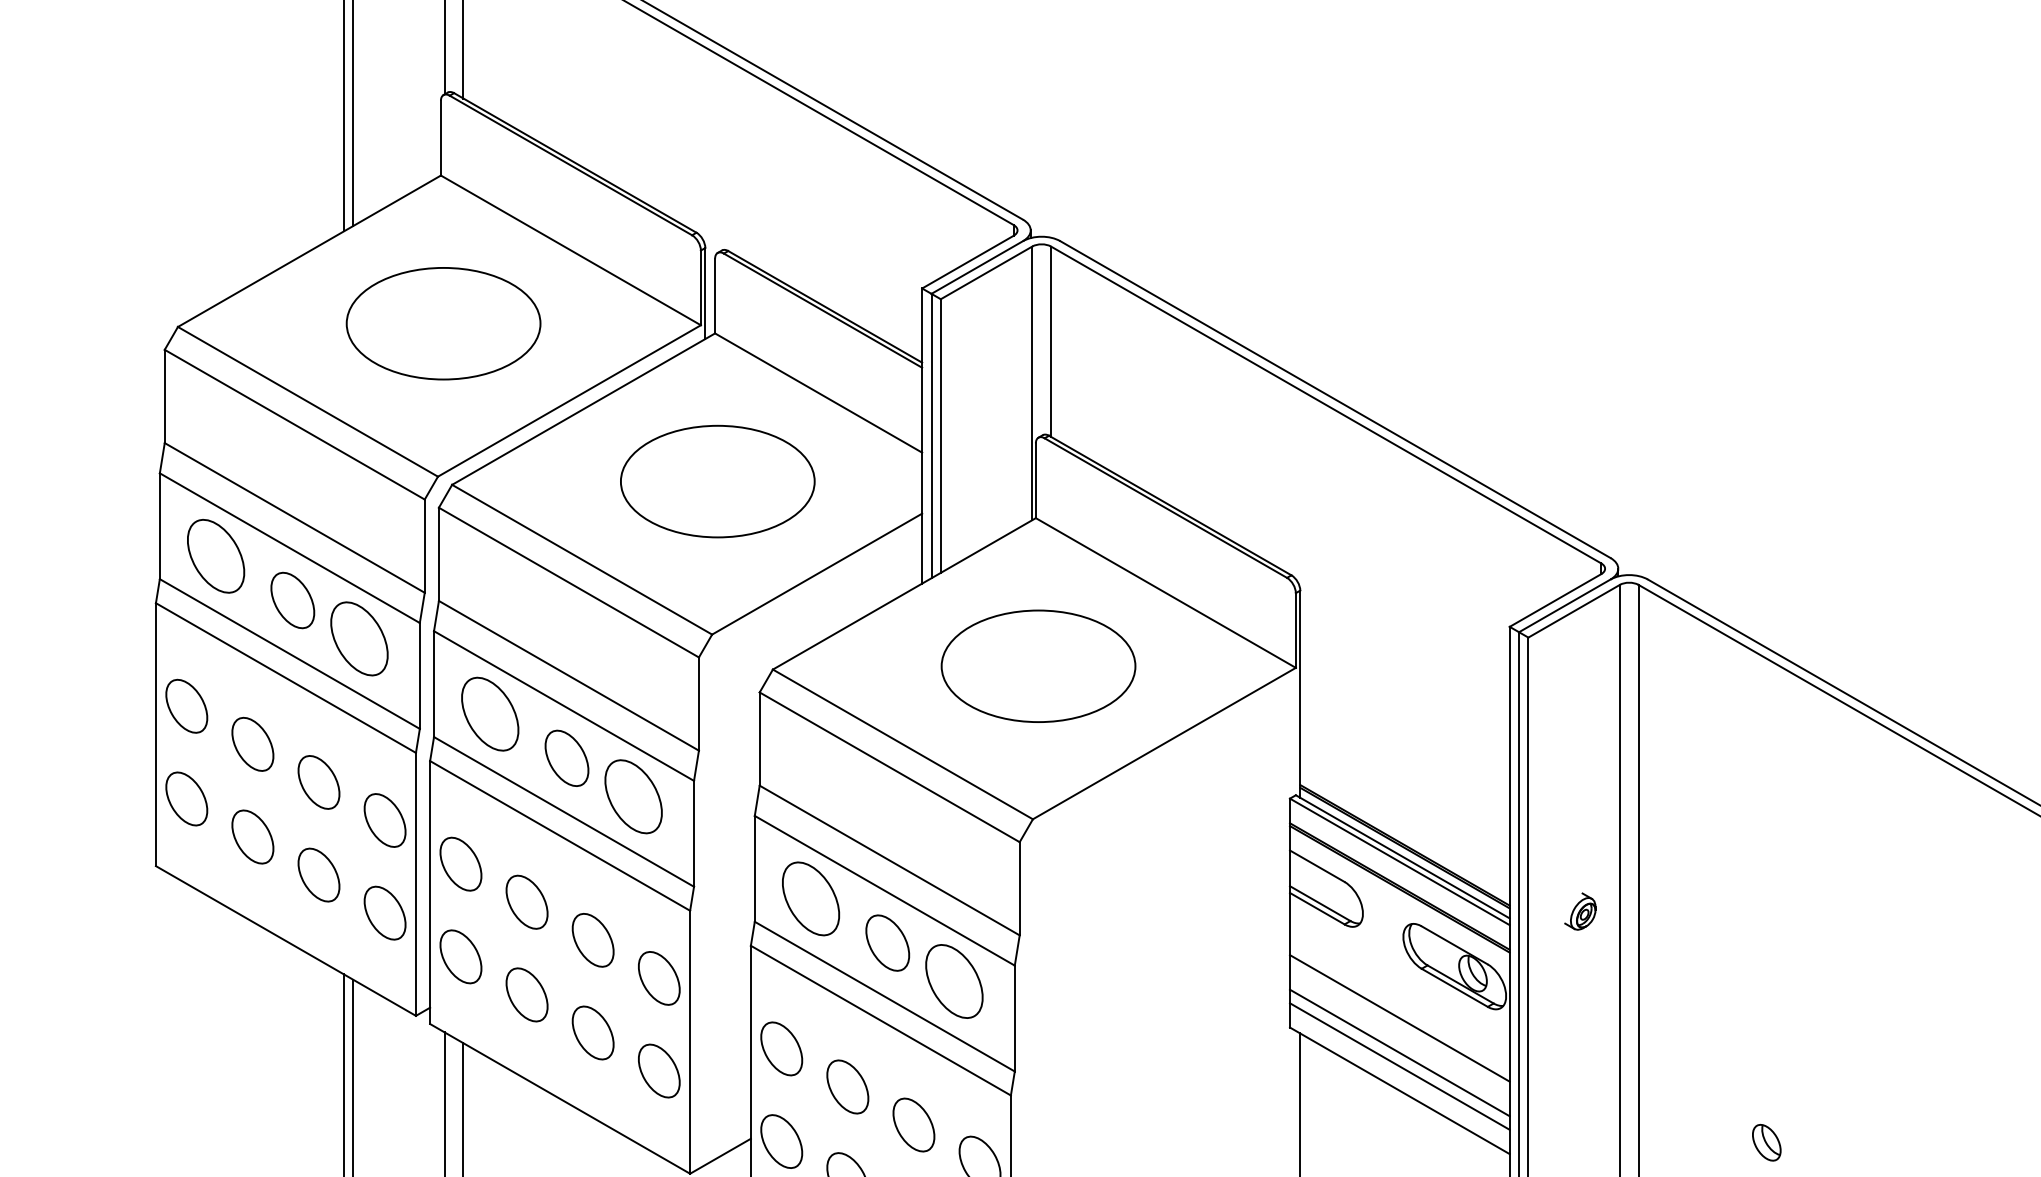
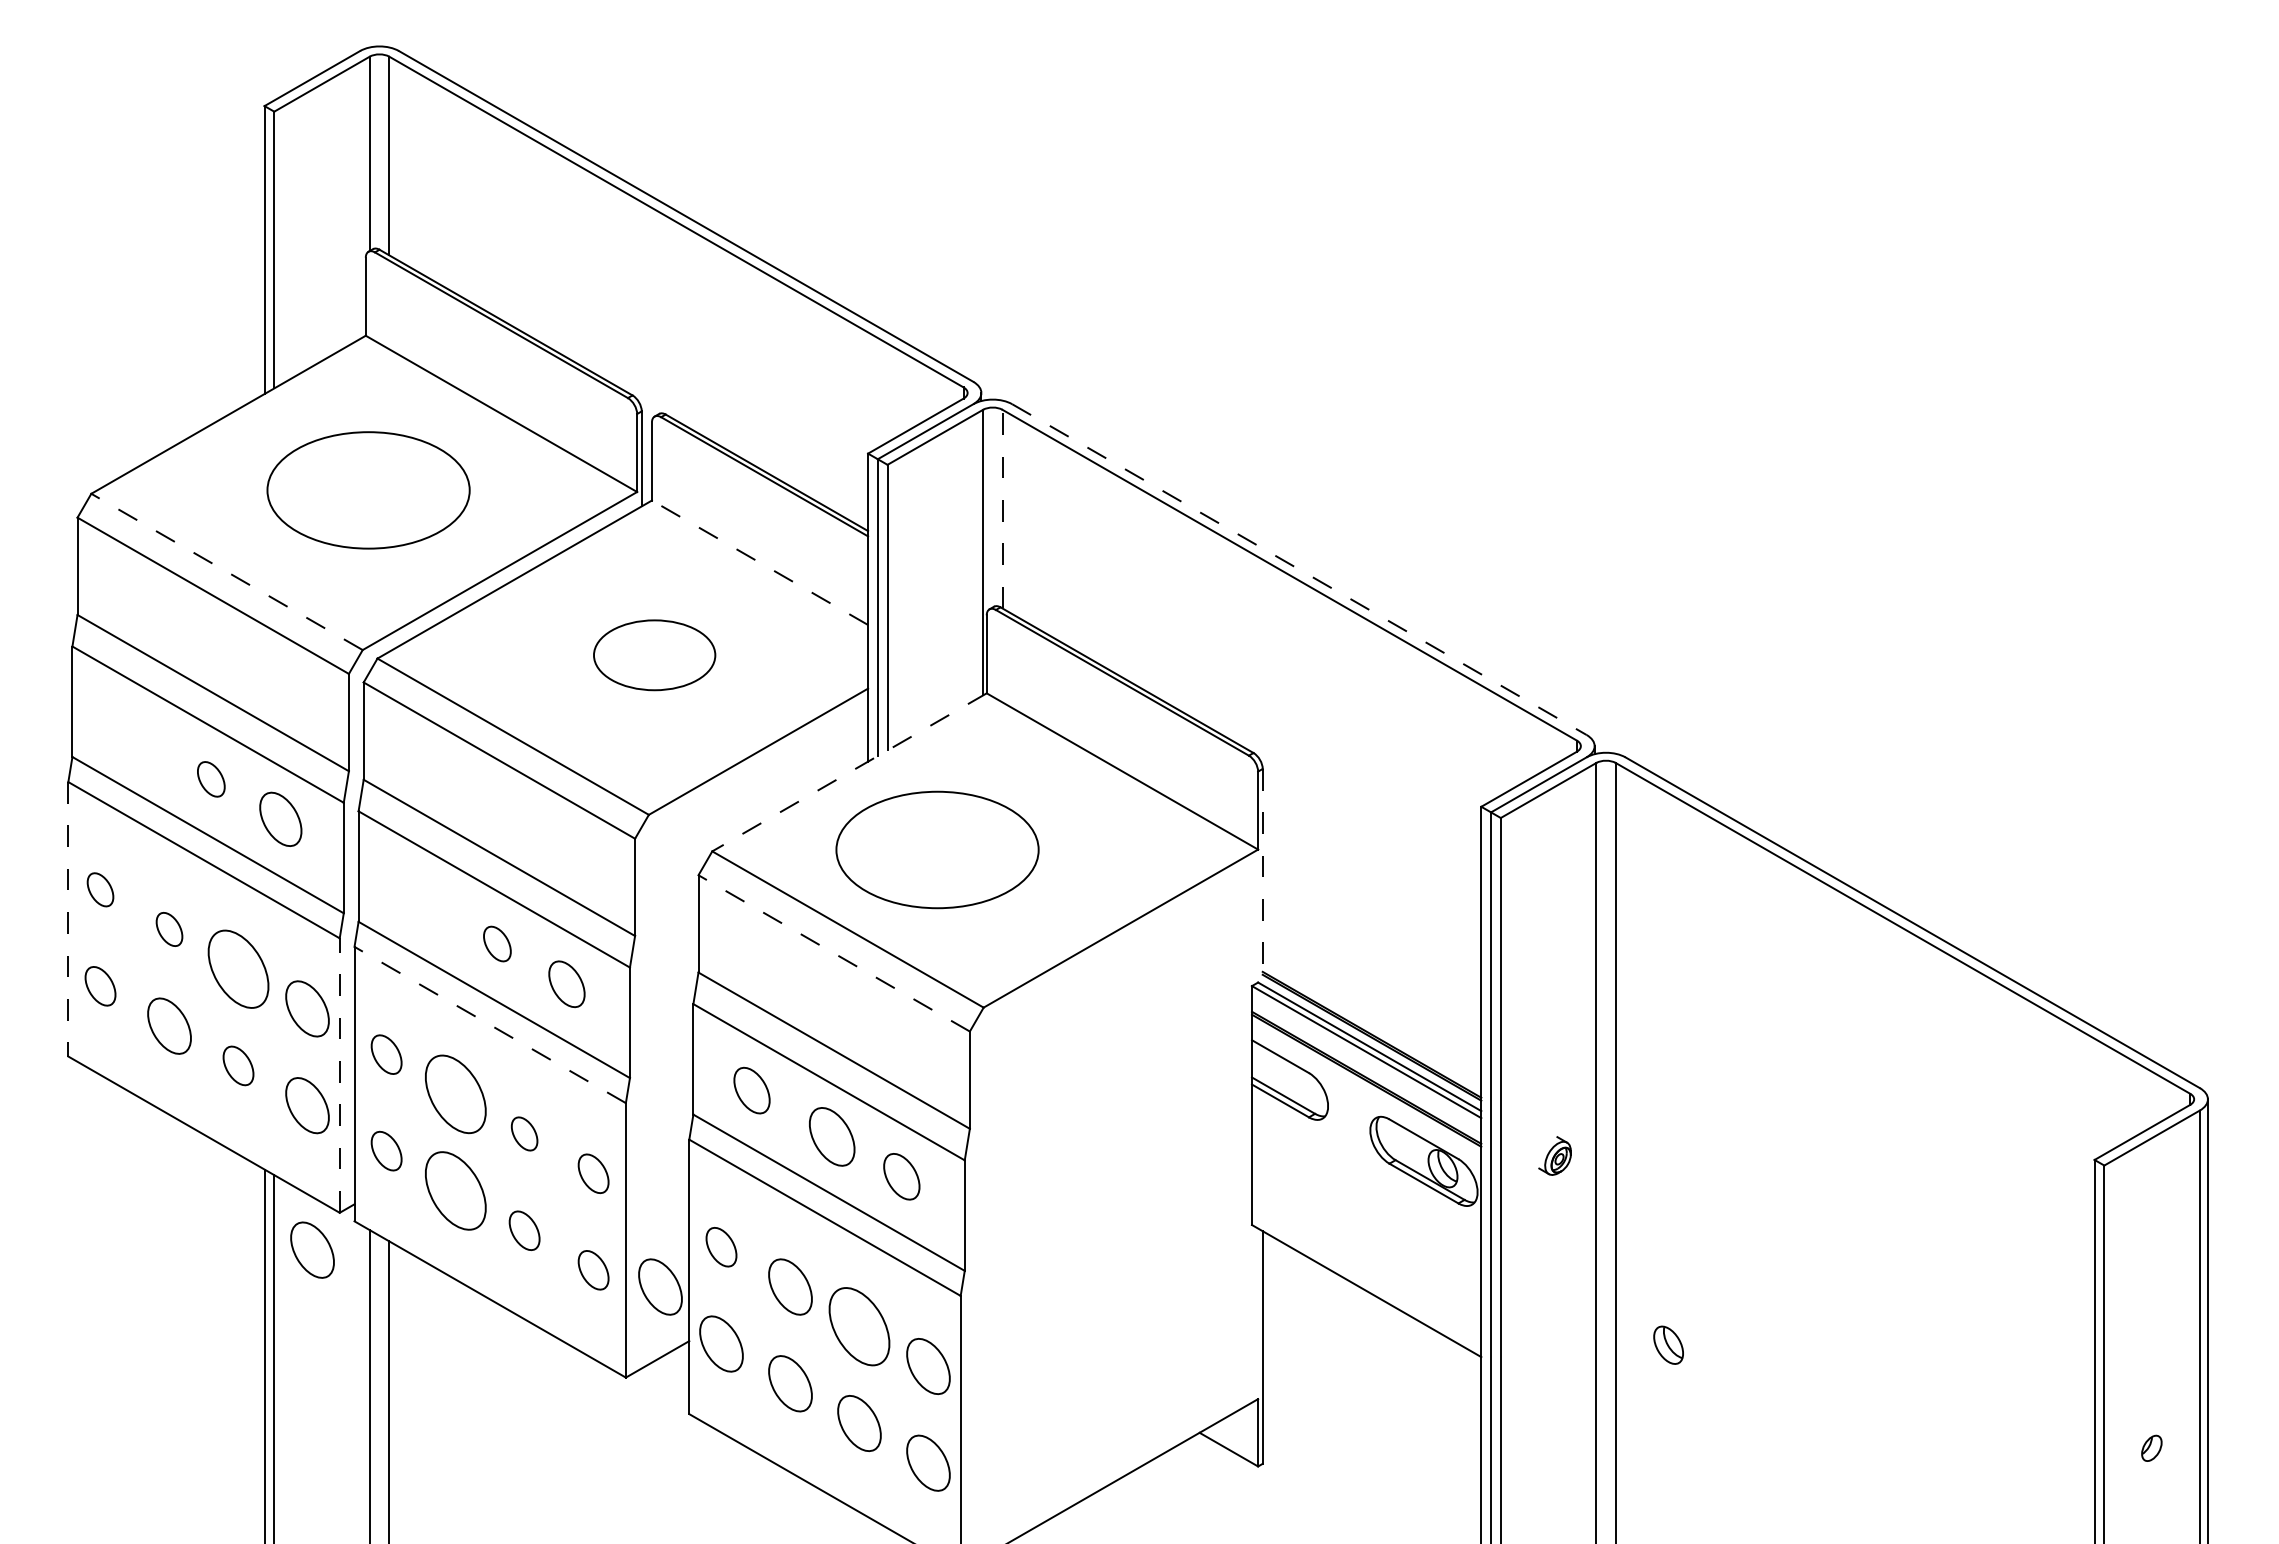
line: (1050, 341) -> (1002, 508), solid -> dashed
line: (819, 392) -> (760, 562), solid -> dashed
line: (1335, 399) -> (1299, 569), solid -> dashed
line: (308, 401) -> (227, 571), solid -> dashed
part: (717, 481) -> (654, 655), size x0.6
part: (215, 556) -> (130, 733), removed
line: (904, 593) -> (849, 772), solid -> dashed
part: (293, 600) -> (211, 779), size x0.6
part: (359, 639) -> (280, 819), size x0.7
part: (1038, 665) -> (937, 849), moved
line: (1300, 694) -> (1262, 877), solid -> dashed
part: (186, 706) -> (100, 889), size x0.6
part: (490, 713) -> (417, 897), removed
line: (156, 734) -> (68, 919), solid -> dashed
part: (252, 744) -> (169, 929), size x0.6
part: (567, 757) -> (497, 943), size x0.6
line: (889, 767) -> (834, 953), solid -> dashed
part: (318, 781) -> (238, 968), size x1.4
part: (633, 797) -> (566, 984), size x0.6
part: (186, 798) -> (100, 985), size x0.7
line: (560, 836) -> (490, 1025), solid -> dashed
part: (460, 864) -> (386, 1054), size x0.7
part: (318, 874) -> (238, 1065), size x0.7
line: (415, 884) -> (339, 1075), solid -> dashed
part: (810, 898) -> (751, 1090), size x0.6
part: (526, 901) -> (455, 1093), size x1.4
part: (1579, 911) -> (1554, 1155), moved
part: (592, 939) -> (524, 1133), size x0.6
part: (460, 956) -> (386, 1150), size x0.7
part: (659, 978) -> (593, 1173), size x0.7
part: (954, 981) -> (901, 1176), size x0.6
part: (526, 994) -> (455, 1190), size x1.4
line: (1399, 1018) -> (1366, 1215), removed
part: (592, 1032) -> (524, 1230), size x0.7
part: (781, 1048) -> (721, 1246), size x0.7
part: (389, 1051) -> (312, 1249), added
line: (1399, 1052) -> (1366, 1251), removed
line: (1399, 1066) -> (1366, 1265), removed
part: (659, 1070) -> (593, 1269), size x0.7
part: (723, 1086) -> (660, 1286), added
part: (913, 1124) -> (859, 1326), size x1.4
part: (1766, 1142) -> (1668, 1344), moved

